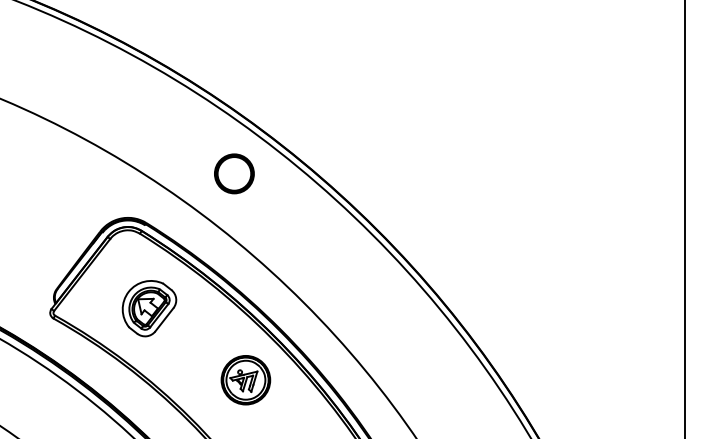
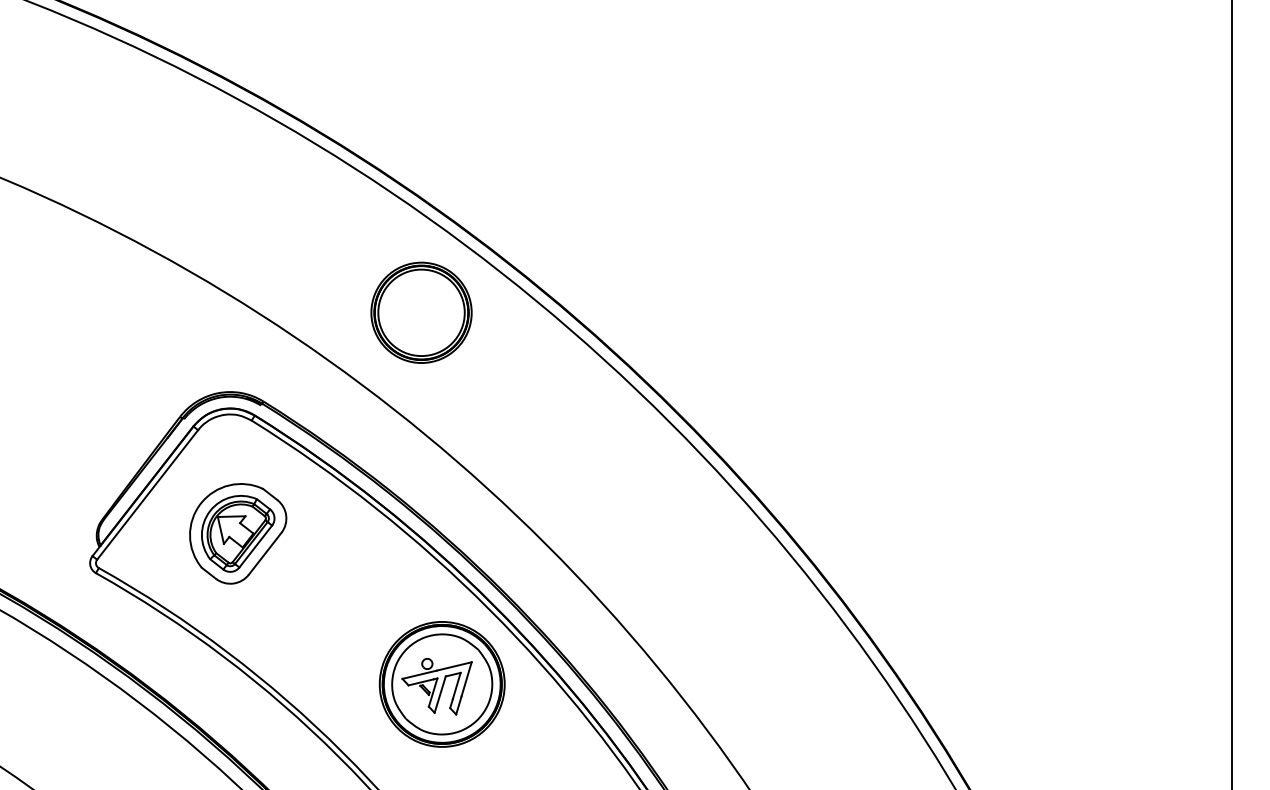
part: (234, 173) -> (421, 312), size x1.43
part: (149, 308) -> (238, 533), moved
part: (245, 379) -> (441, 682), size x1.43

